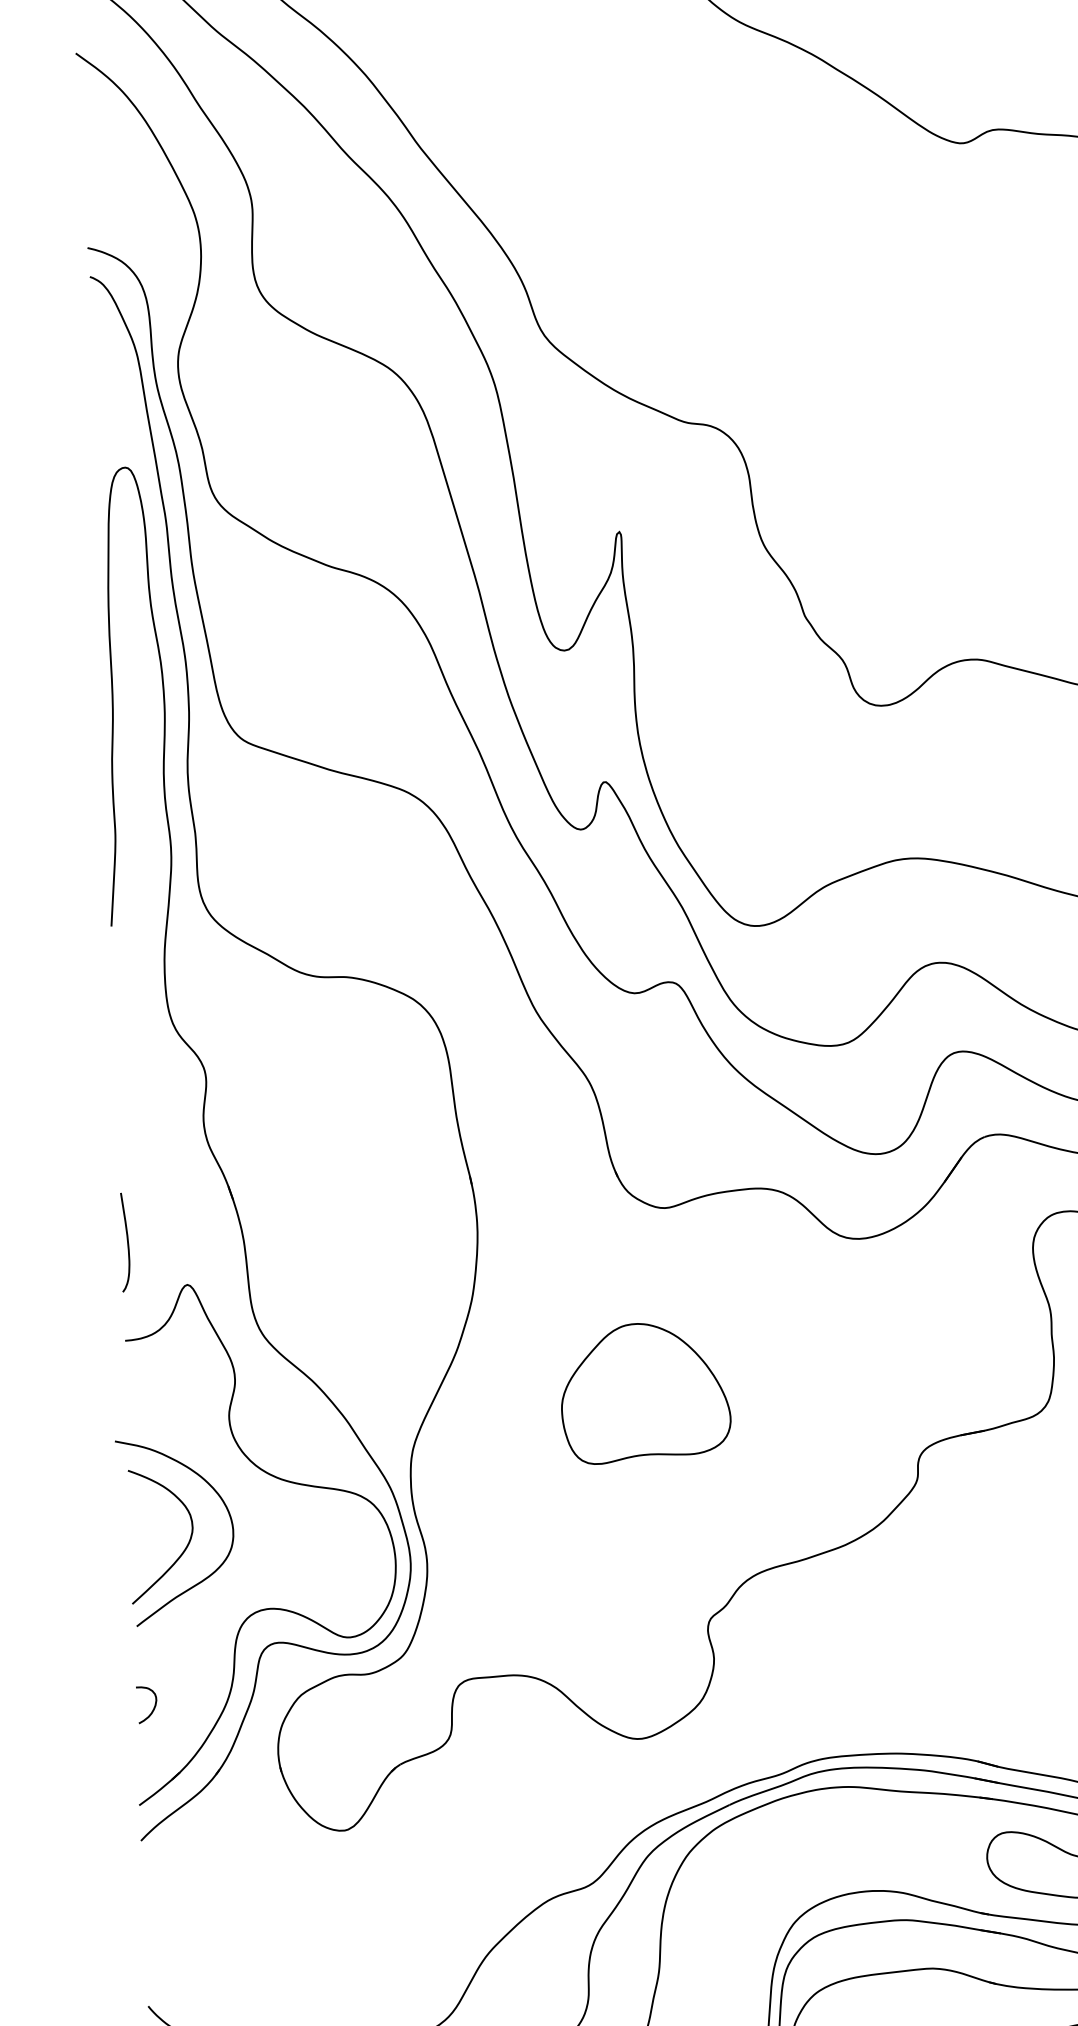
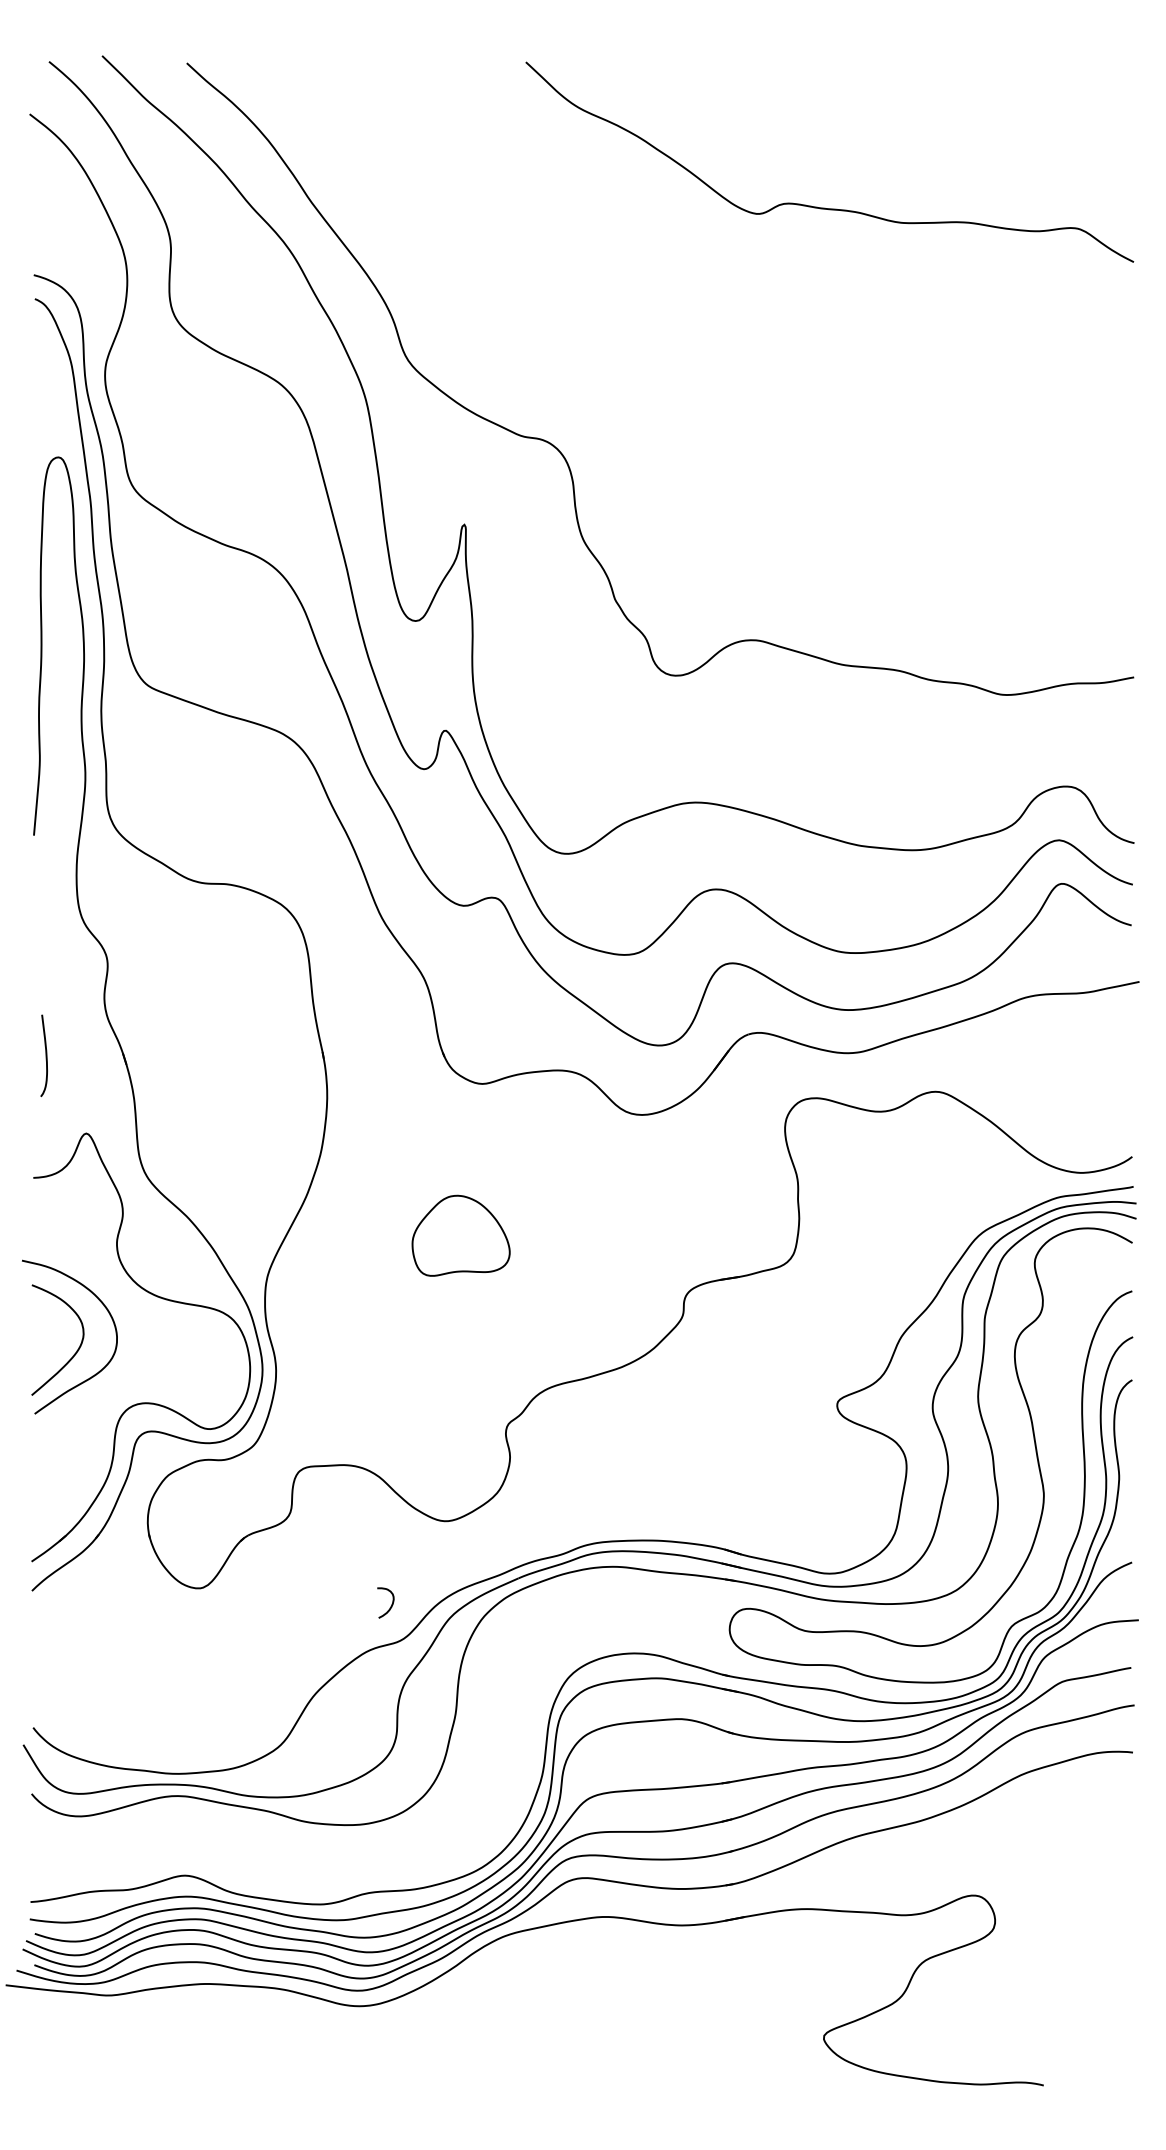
curve: (126, 1242) -> (45, 1055), moved
part: (644, 1392) -> (460, 1235), size x0.7
curve: (153, 1706) -> (391, 1604), moved

